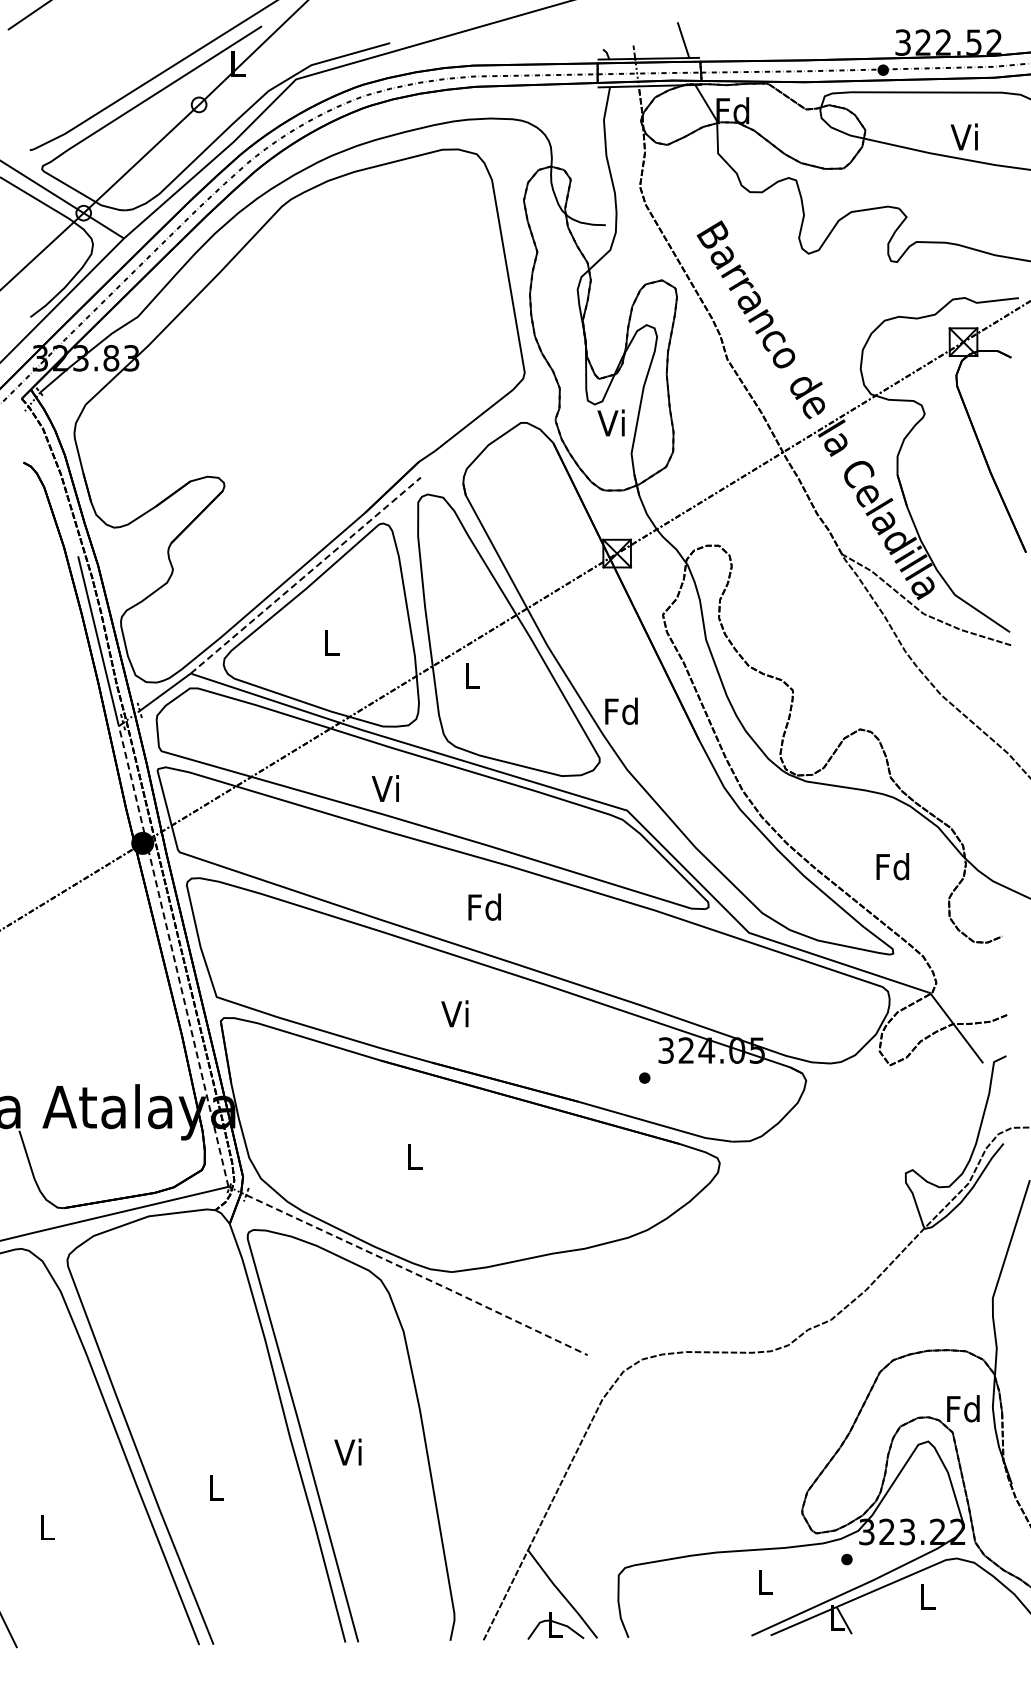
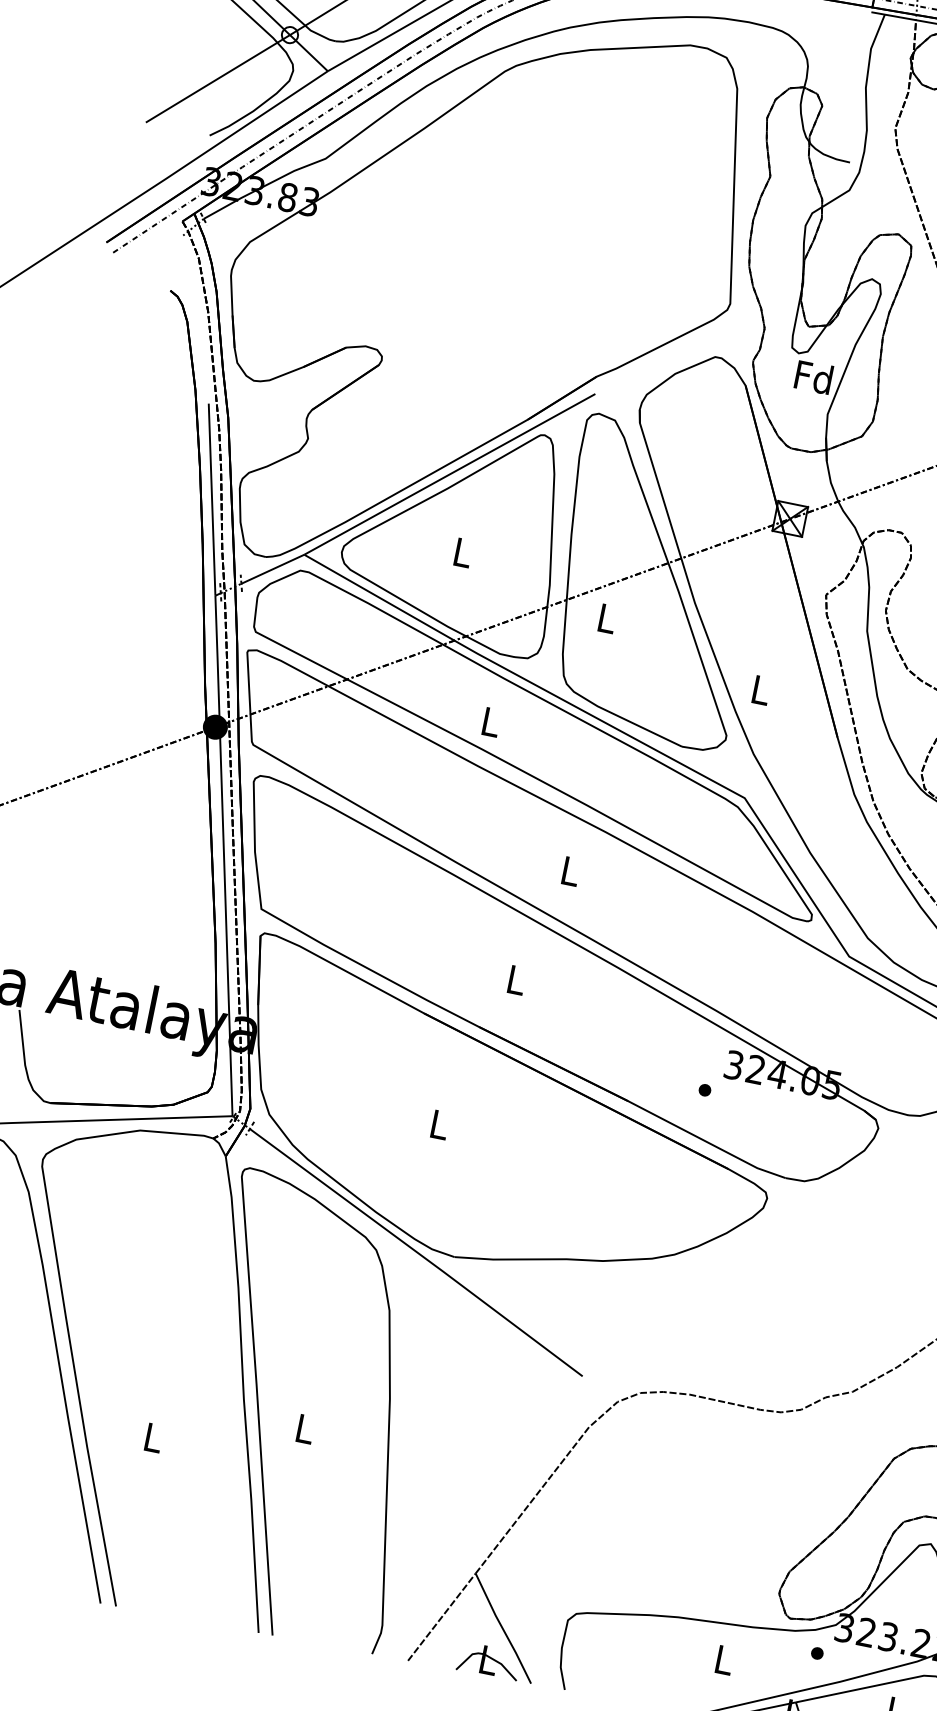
text: (612, 422) -> (813, 376), Vi -> Fd
line: (306, 575) -> (450, 474), dashed -> solid
text: (621, 710) -> (760, 688), Fd -> L
text: (384, 788) -> (487, 721), Vi -> L
text: (484, 906) -> (569, 870), Fd -> L
line: (173, 955) -> (223, 854), dashed -> solid
text: (454, 1013) -> (514, 978), Vi -> L
line: (418, 1275) -> (417, 1253), dashed -> solid
text: (347, 1451) -> (302, 1427), Vi -> L

